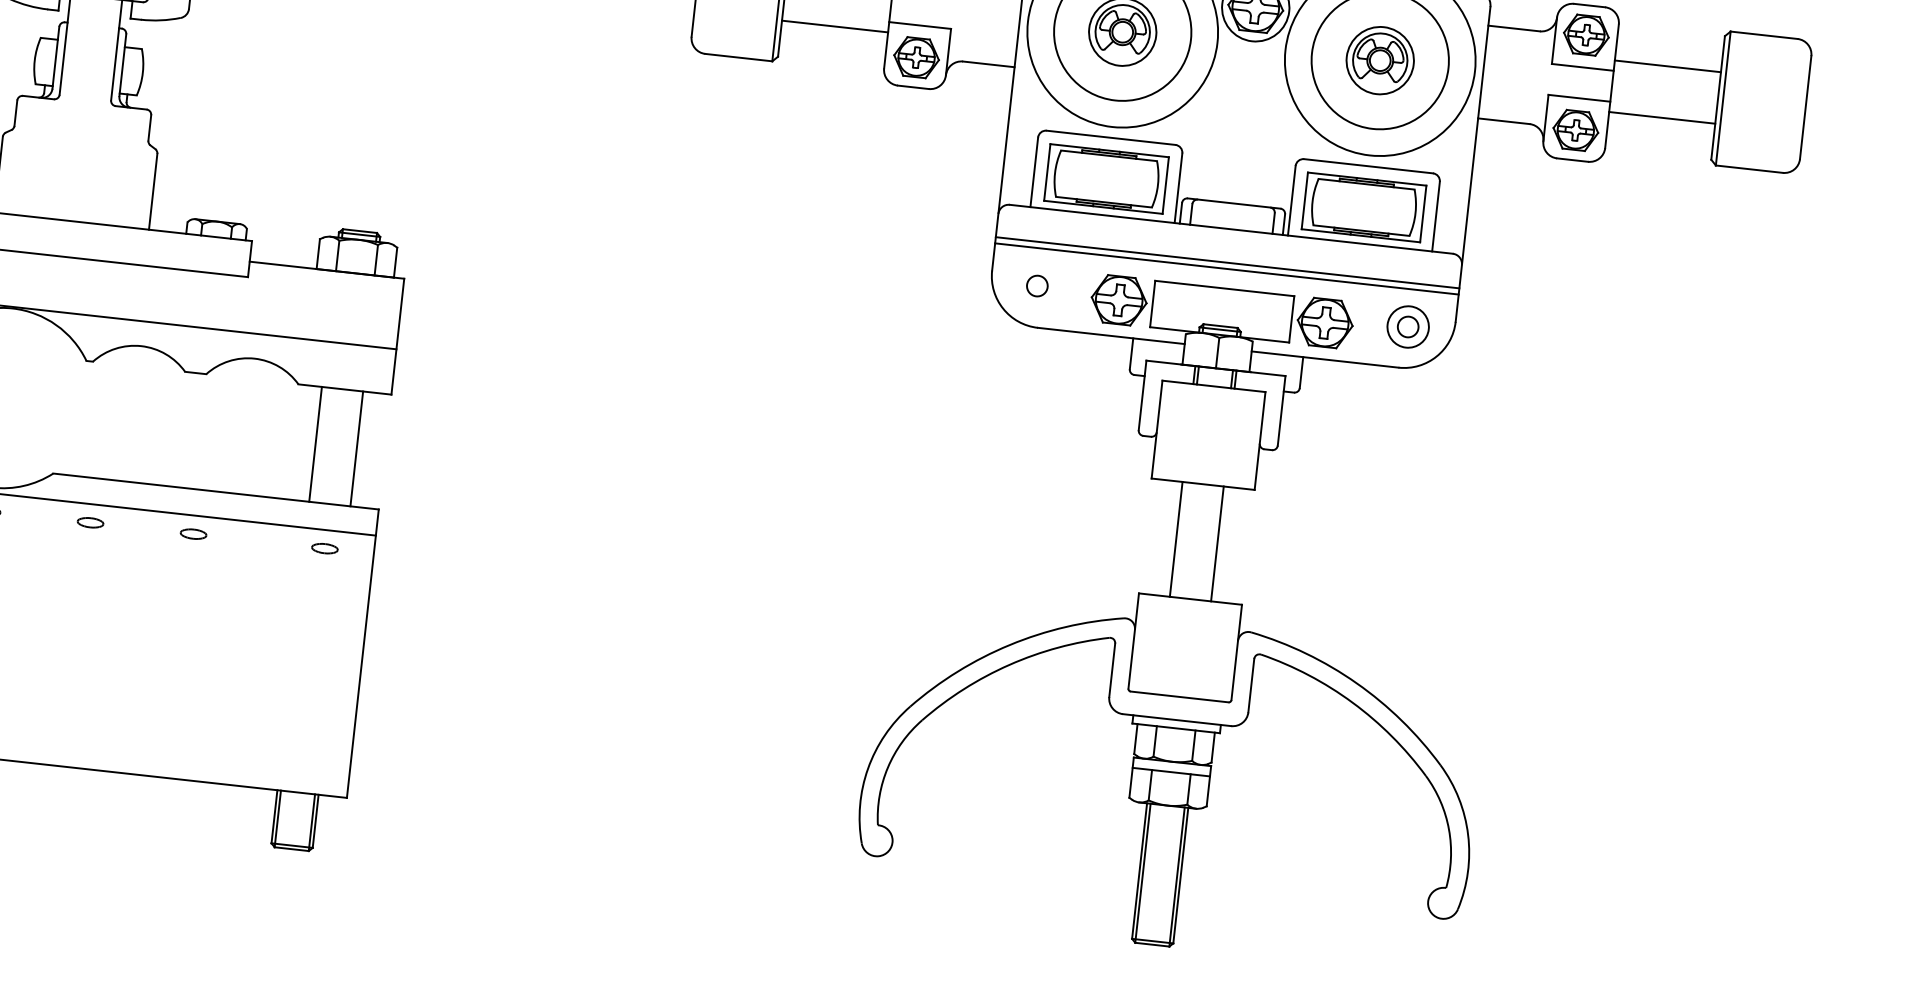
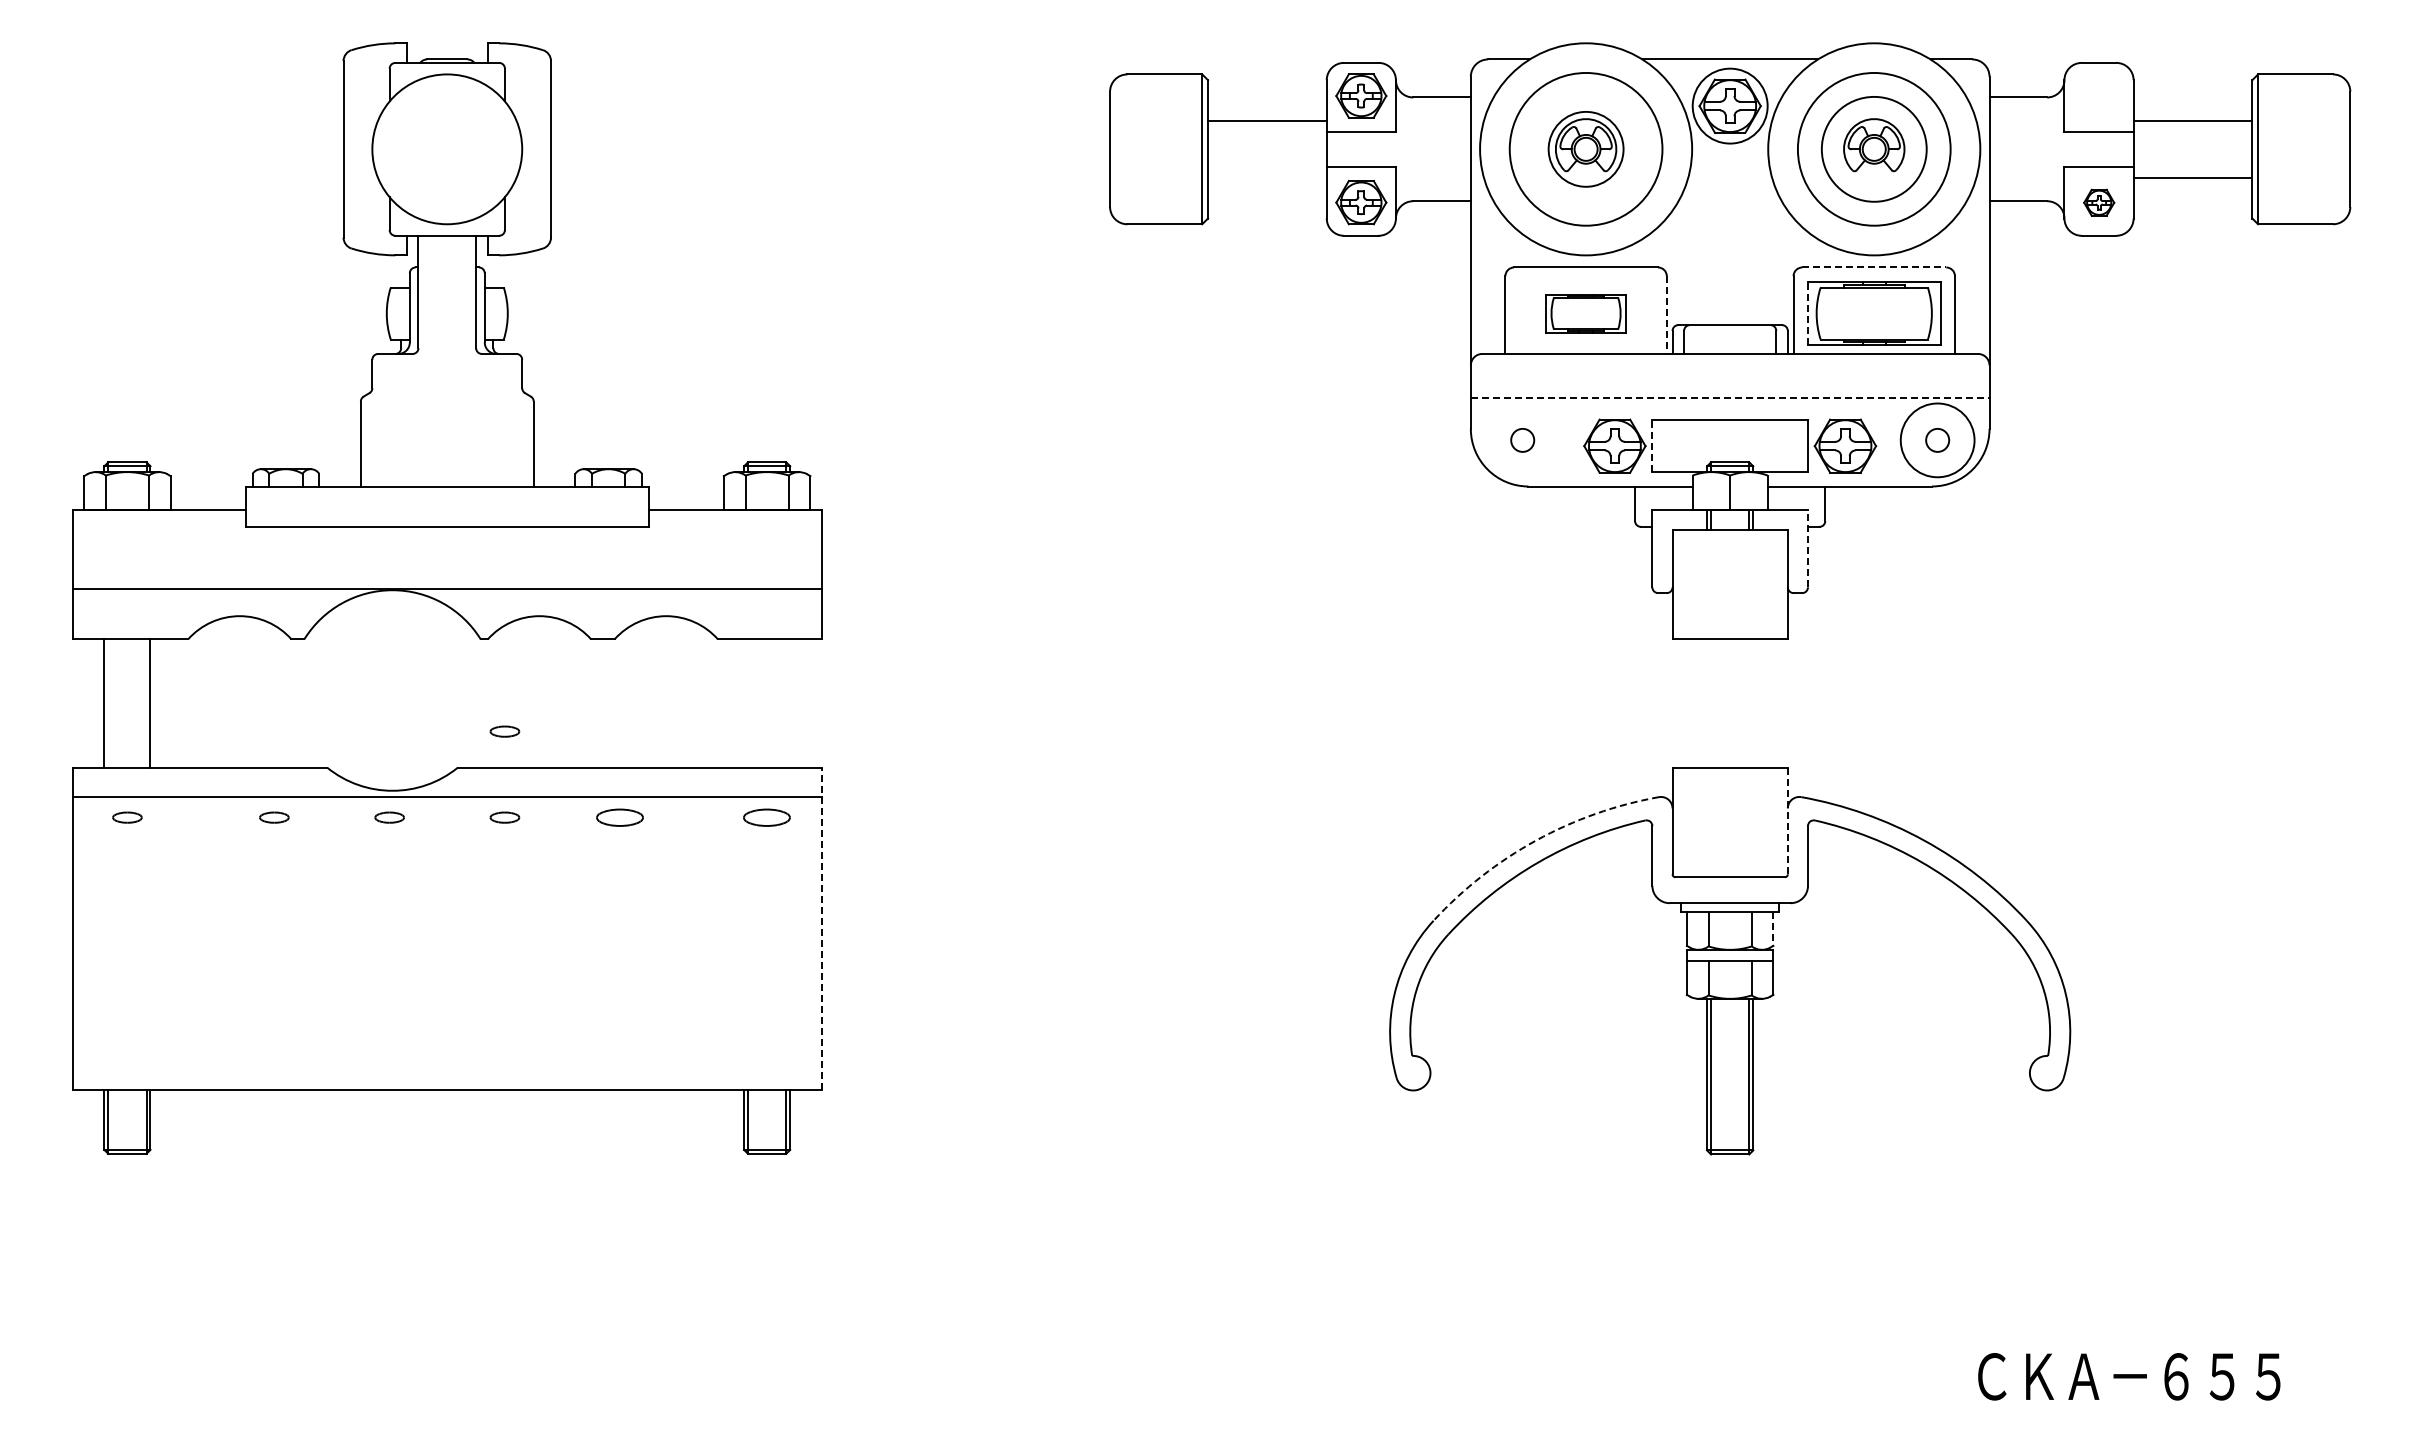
line: (835, 26) -> (1267, 178), removed
part: (1586, 34) -> (2099, 95), removed
circle: (1379, 59) -> (1873, 148), size x1.4
part: (1576, 130) -> (2099, 202), size x0.6
line: (1368, 166) -> (1874, 267), solid -> dashed
part: (1105, 178) -> (1585, 313), size x0.6
line: (1178, 188) -> (1666, 315), solid -> dashed
line: (1304, 200) -> (1807, 313), solid -> dashed
line: (1226, 262) -> (1729, 391), removed
line: (1227, 269) -> (1730, 398), solid -> dashed
line: (1152, 304) -> (1652, 446), solid -> dashed
circle: (1408, 327) -> (1937, 440), size x1.6
line: (1281, 410) -> (1807, 548), solid -> dashed
line: (315, 444) -> (744, 703), removed
part: (98, 445) -> (504, 731), added
line: (357, 448) -> (790, 703), removed
part: (193, 534) -> (620, 817), size x1.6
line: (1176, 539) -> (1707, 703), removed
line: (1217, 543) -> (1753, 703), removed
part: (325, 548) -> (767, 817), size x1.6
arc: (1010, 645) -> (1536, 840), solid -> dashed
line: (1236, 651) -> (1787, 820), solid -> dashed
line: (362, 653) -> (821, 928), solid -> dashed
line: (1213, 747) -> (1773, 929), solid -> dashed

